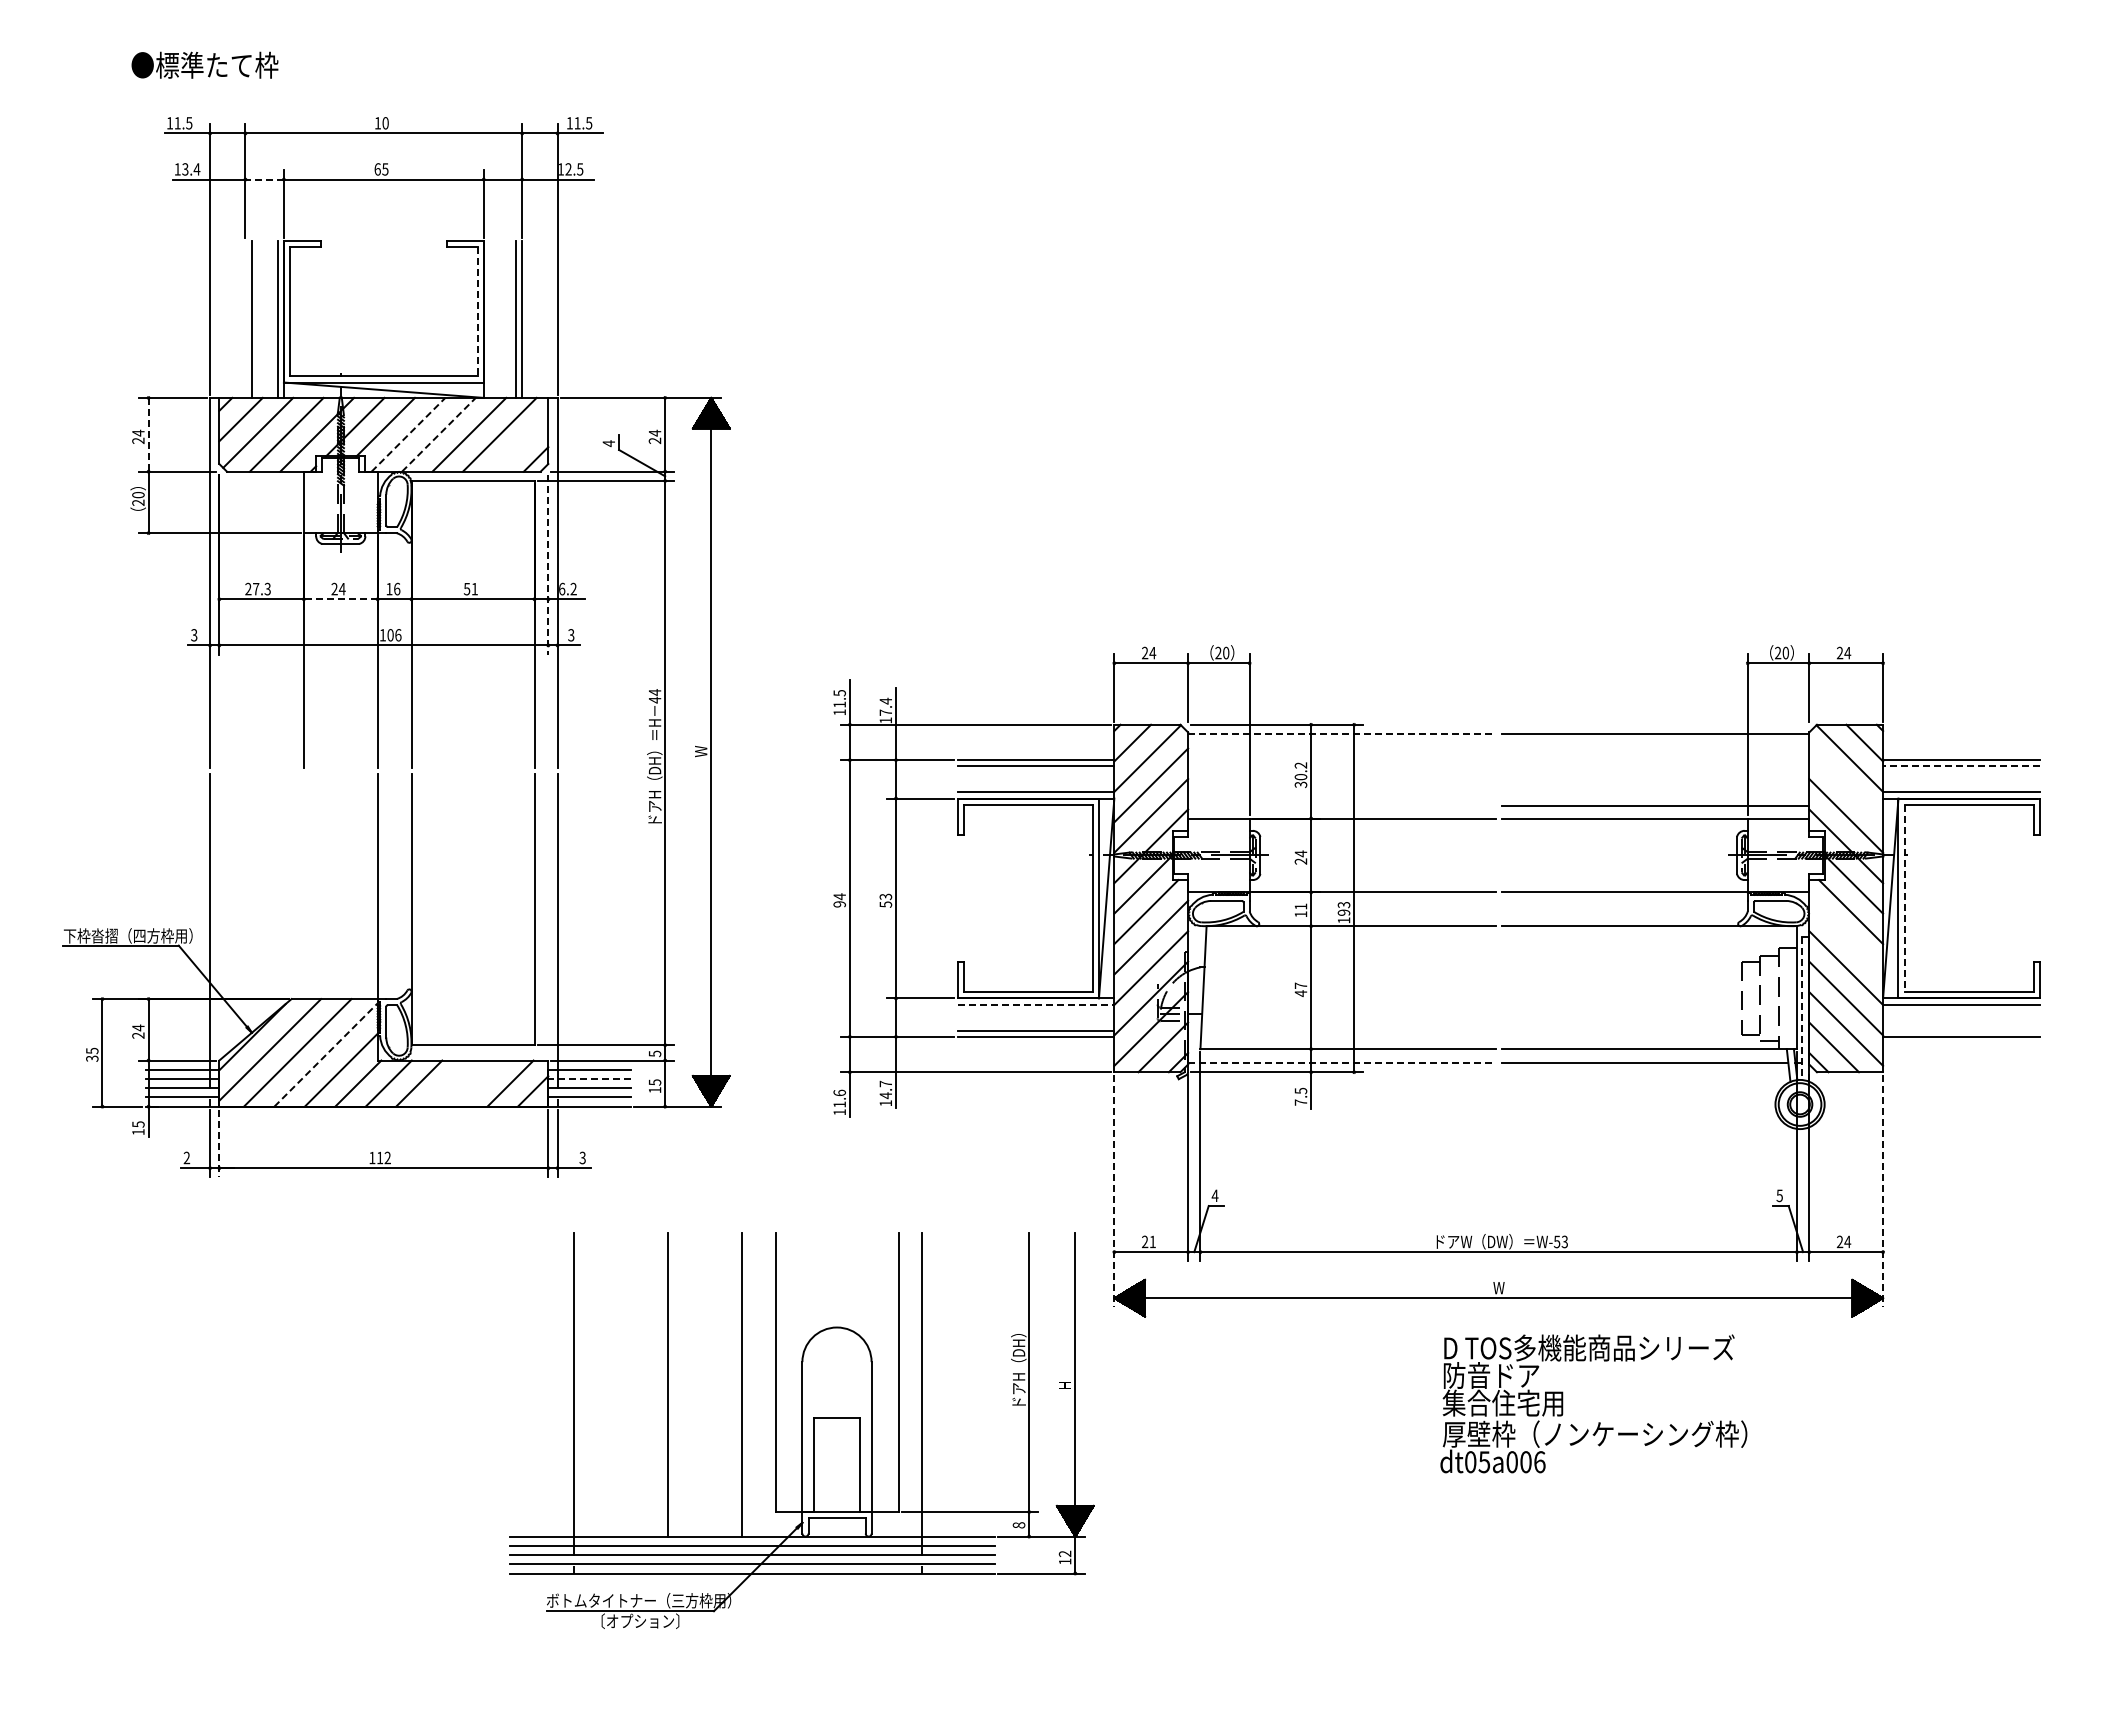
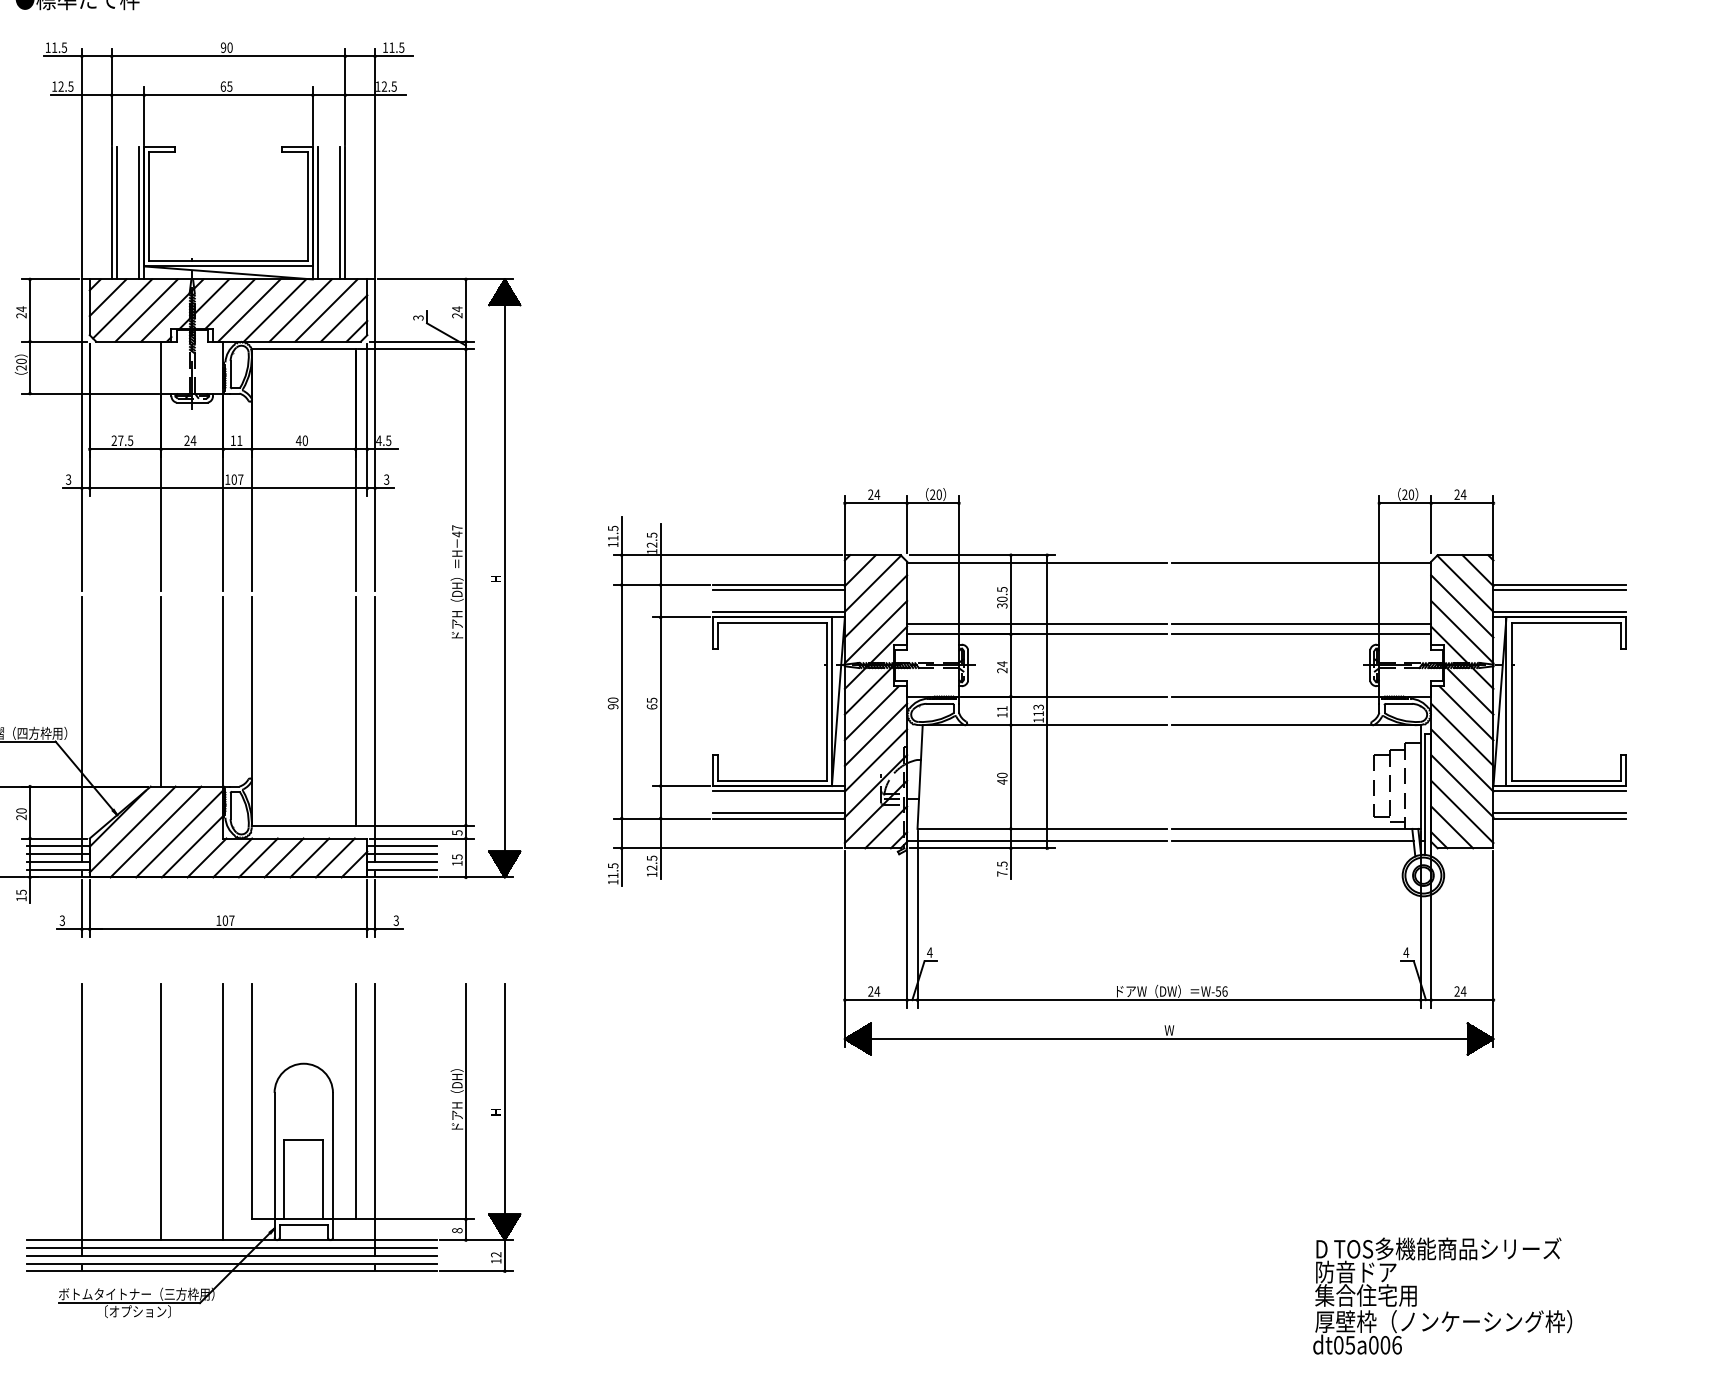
text: (377, 123) -> (223, 47), 10 -> 90
text: (191, 169) -> (66, 86), 13.4 -> 12.5
line: (264, 179) -> (127, 95), dashed -> solid
line: (477, 311) -> (307, 206), dashed -> solid
line: (245, 319) -> (111, 213), added
line: (489, 319) -> (317, 213), added
line: (148, 434) -> (30, 310), dashed -> solid
line: (408, 434) -> (249, 310), dashed -> solid
line: (439, 434) -> (275, 310), dashed -> solid
line: (520, 443) -> (343, 317), added
text: (608, 443) -> (418, 317), 4 -> 3
line: (548, 564) -> (367, 419), dashed -> solid
text: (267, 588) -> (130, 440), 27.3 -> 27.5
text: (397, 588) -> (240, 440), 16 -> 11
text: (470, 588) -> (301, 440), 51 -> 40
text: (567, 588) -> (383, 440), 6.2 -> 4.5
line: (340, 599) -> (191, 449), dashed -> solid
text: (398, 635) -> (240, 479), 106 -> 107
text: (654, 692) -> (456, 527), 44 -> 47
text: (885, 706) -> (651, 539), 17.4 -> 12.5
line: (1341, 733) -> (1036, 562), dashed -> solid
text: (701, 751) -> (496, 577), W -> H
text: (1300, 765) -> (1001, 589), 30.2 -> 30.5
line: (1960, 766) -> (1558, 590), dashed -> solid
line: (1846, 785) -> (1462, 606), added
line: (1341, 806) -> (1036, 624), added
line: (303, 886) -> (160, 691), added
text: (839, 896) -> (612, 700), 94 -> 90
line: (1904, 898) -> (1511, 701), dashed -> solid
text: (885, 900) -> (651, 703), 53 -> 65
text: (1343, 912) -> (1038, 713), 193 -> 113
line: (1846, 937) -> (1462, 734), added
text: (1300, 985) -> (1001, 775), 47 -> 40
line: (1036, 1004) -> (779, 791), dashed -> solid
line: (1802, 1008) -> (1425, 794), dashed -> solid
text: (138, 1027) -> (21, 810), 24 -> 20
line: (1961, 1030) -> (1559, 813), added
line: (326, 1054) -> (180, 833), dashed -> solid
line: (1341, 1063) -> (1036, 840), dashed -> solid
line: (589, 1079) -> (402, 854), dashed -> solid
line: (449, 1083) -> (283, 857), added
line: (480, 1083) -> (310, 857), added
text: (885, 1089) -> (651, 862), 14.7 -> 12.5
text: (839, 1092) -> (612, 865), 11.6 -> 11.5
line: (219, 1143) -> (89, 908), dashed -> solid
text: (383, 1157) -> (228, 920), 112 -> 107
text: (186, 1158) -> (62, 921), 2 -> 3
line: (1114, 1191) -> (845, 948), dashed -> solid
line: (1883, 1191) -> (1493, 948), dashed -> solid
text: (1779, 1195) -> (1406, 952), 5 -> 4
text: (1152, 1241) -> (877, 991), 21 -> 24
text: (1564, 1241) -> (1224, 991), W-53 -> W-56
text: (1593, 1403) -> (1442, 1295), moved
part: (801, 1430) -> (273, 1150), moved

